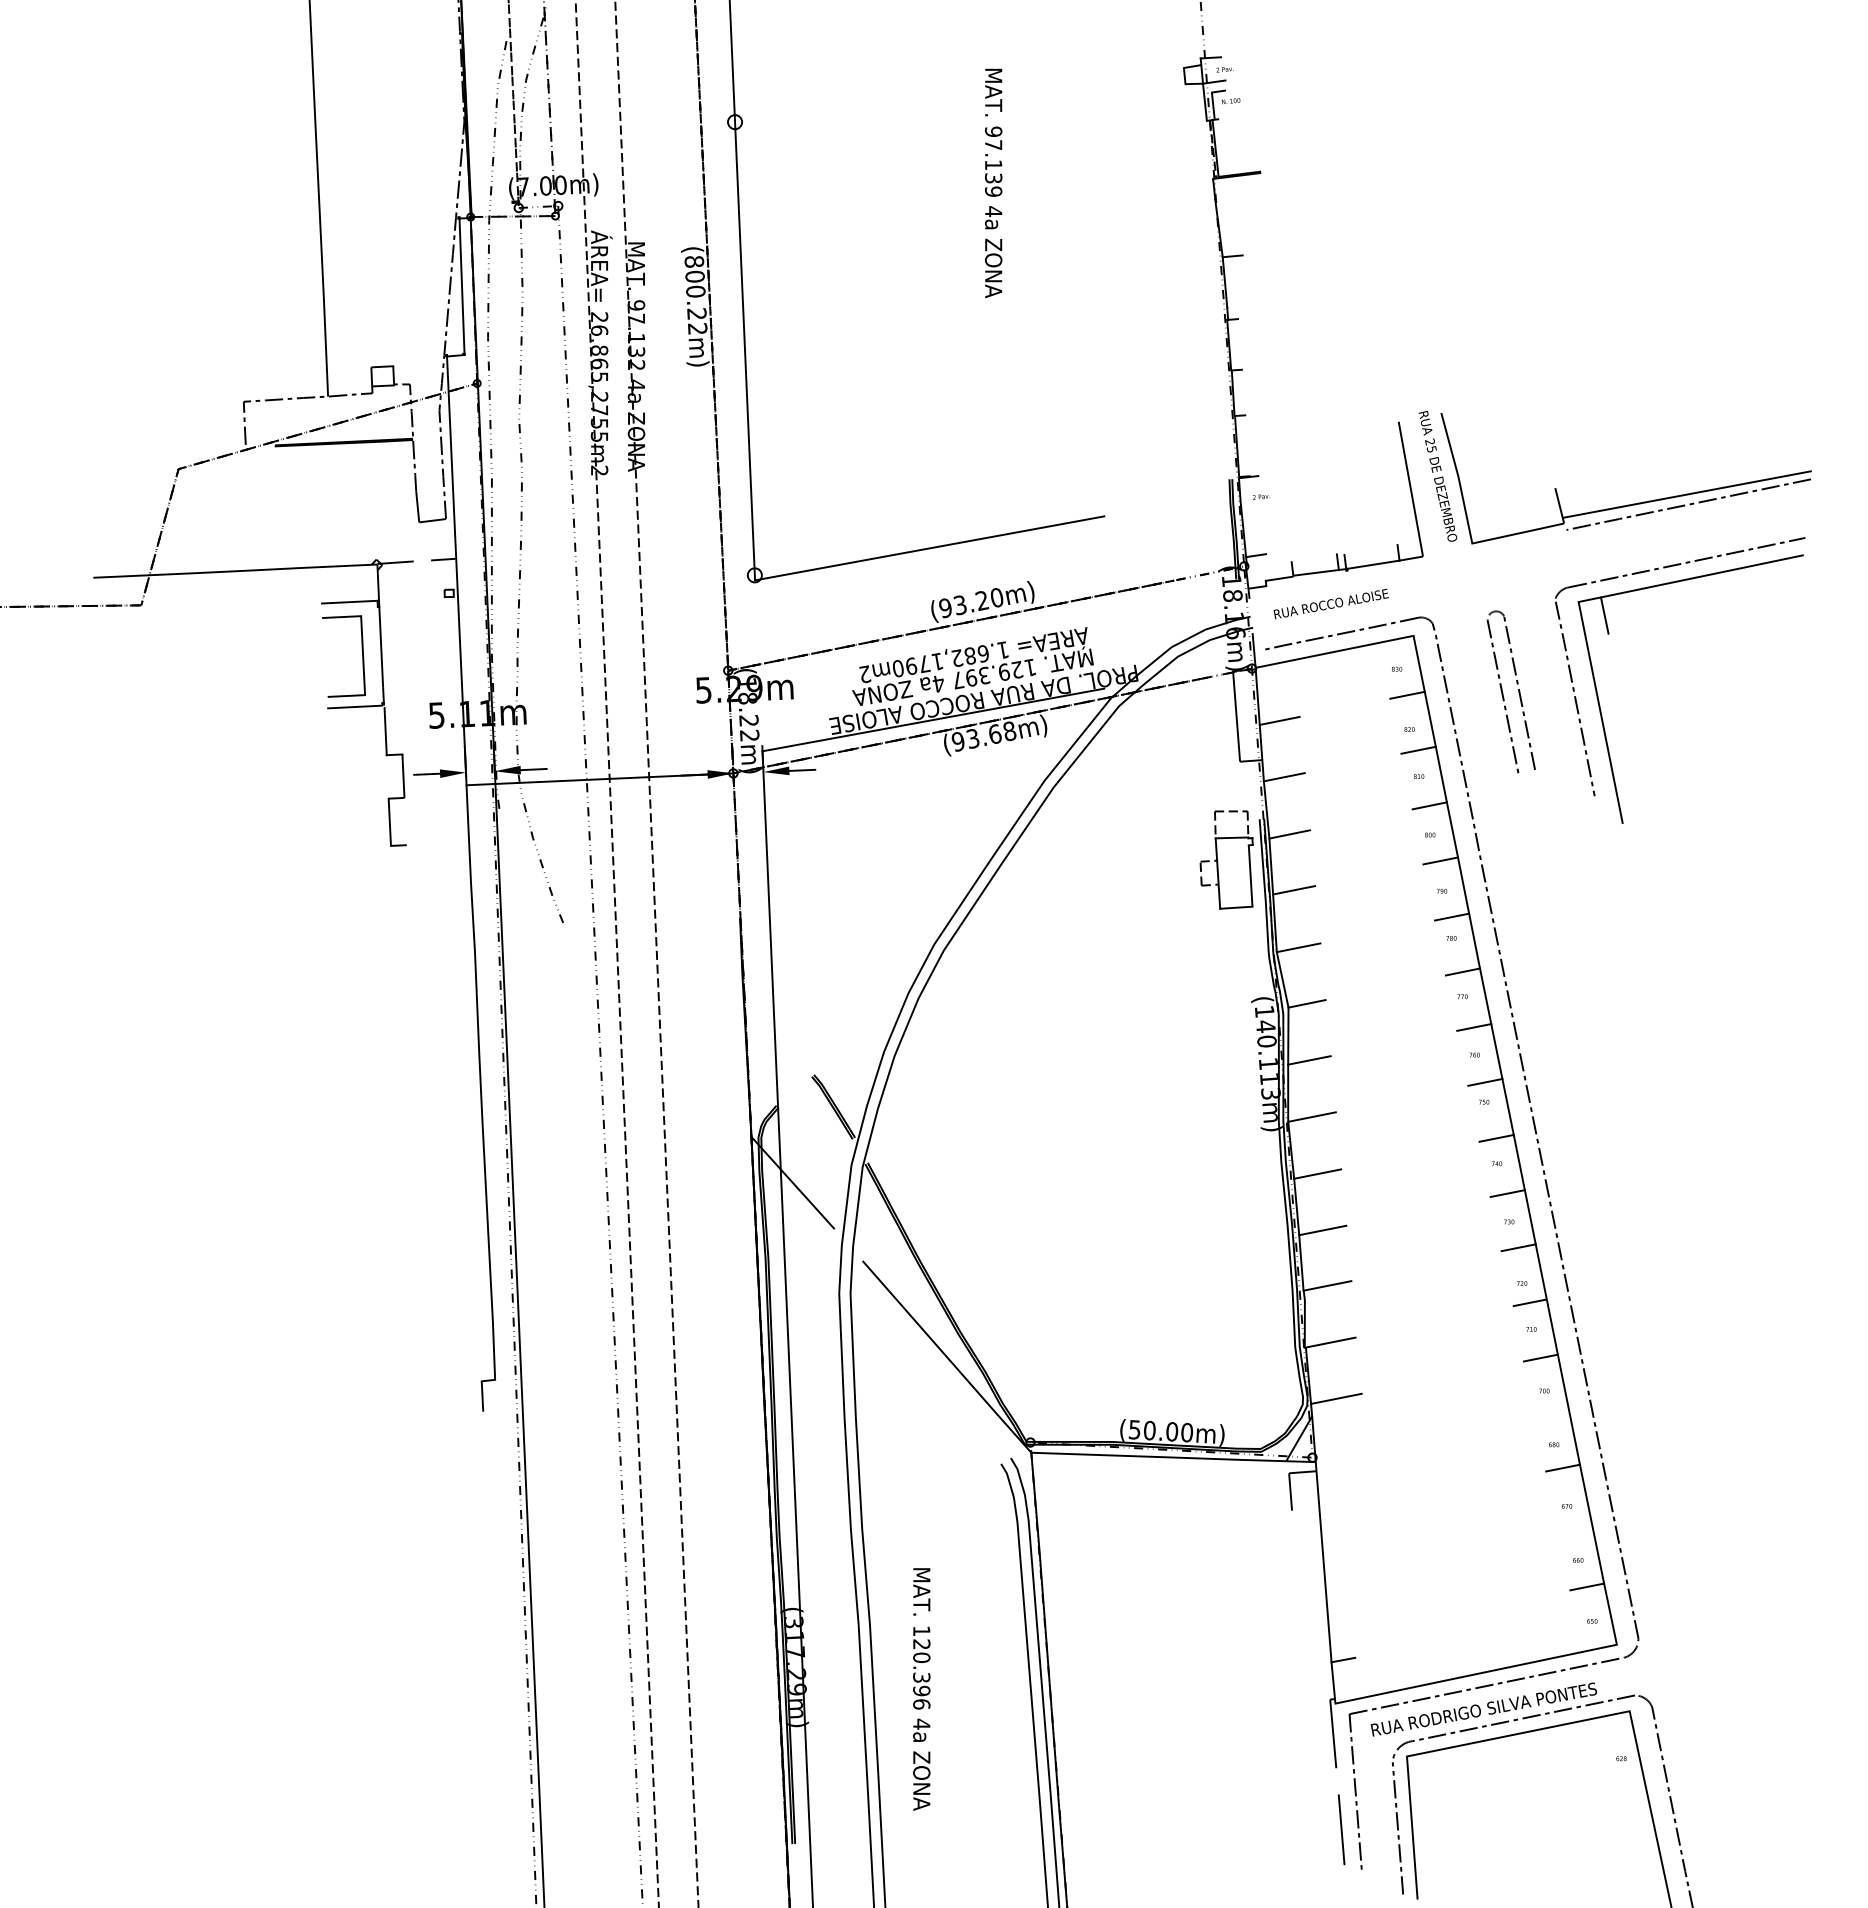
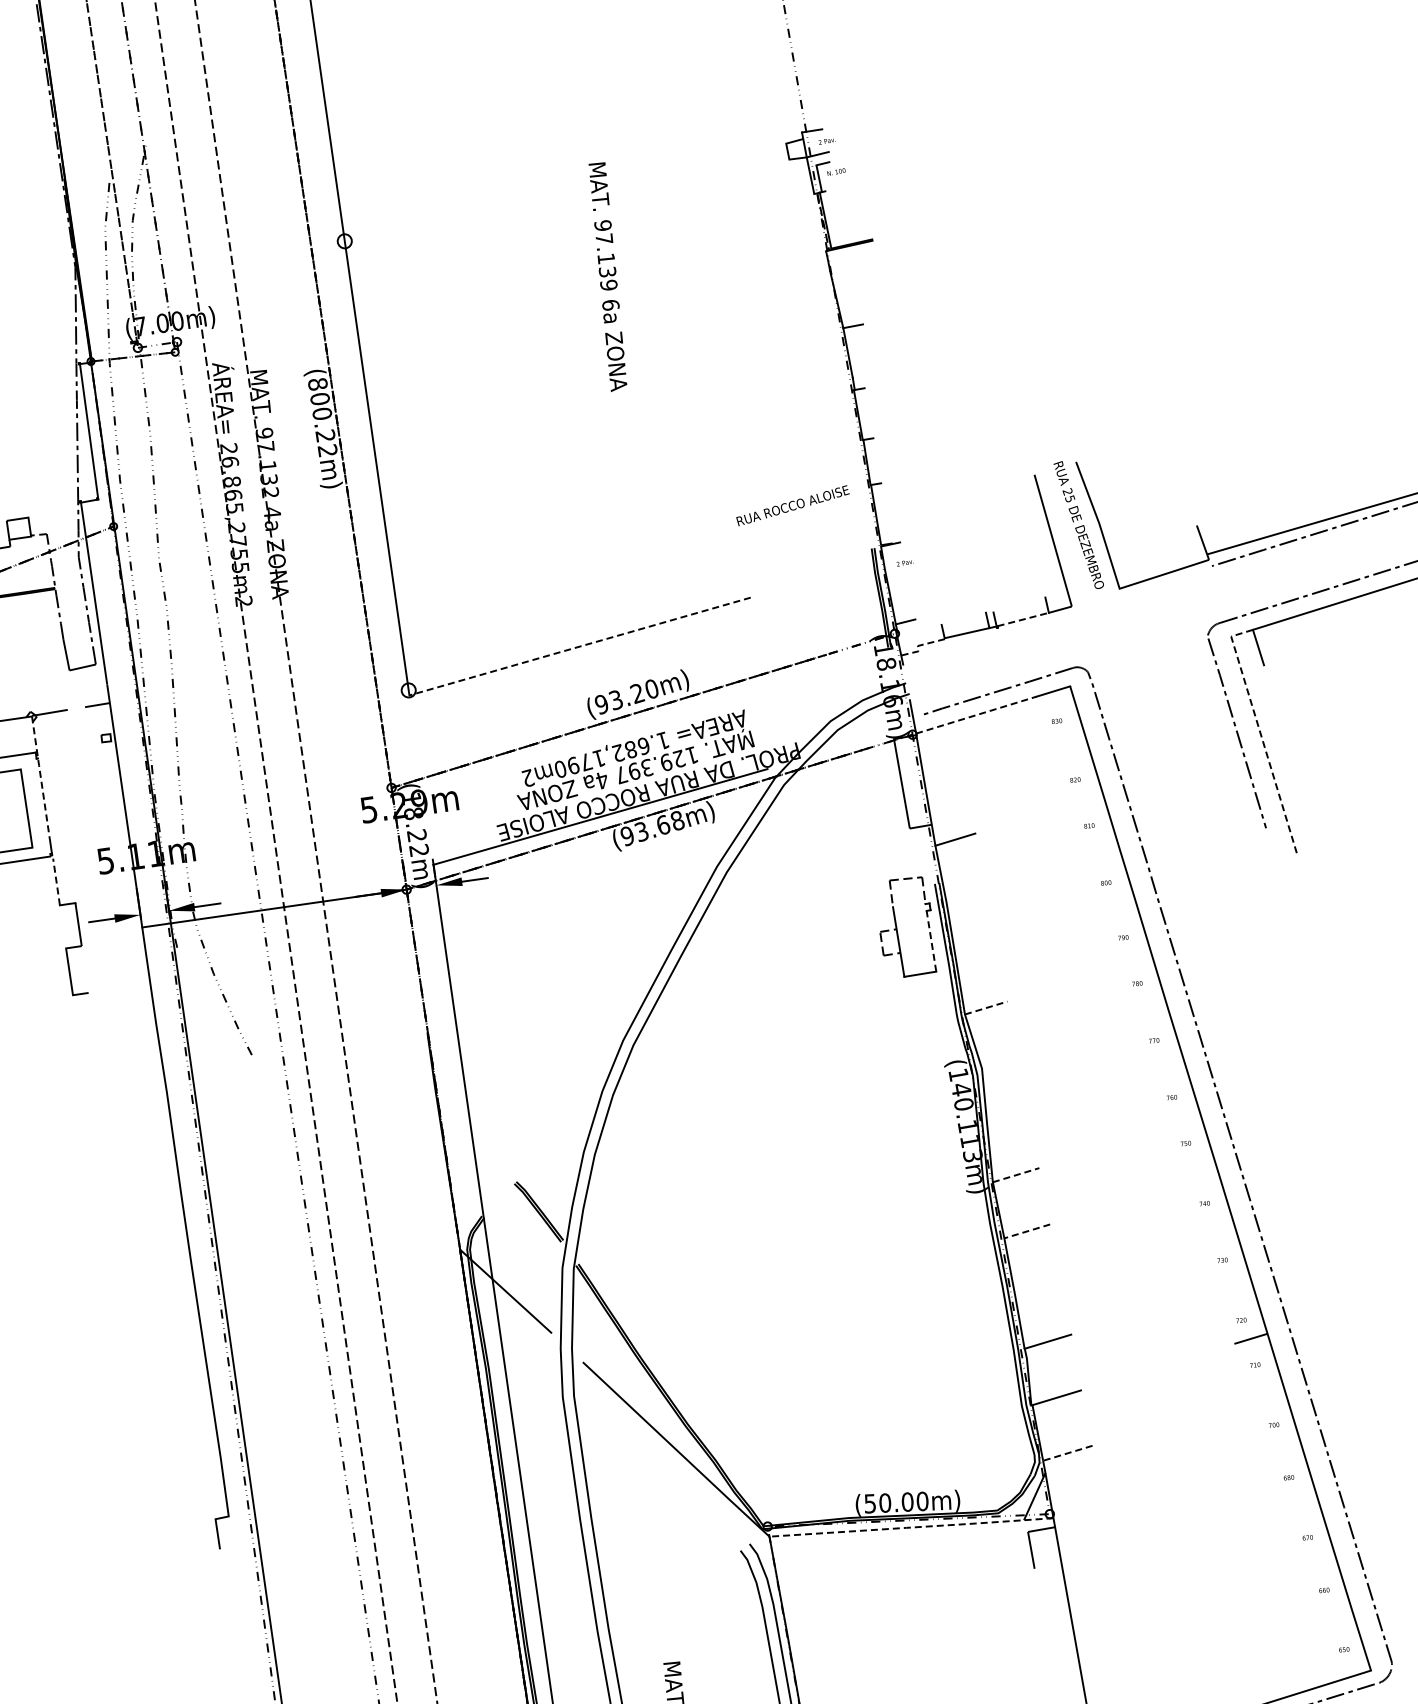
text: (993, 211) -> (610, 305), 4a -> 6a
line: (929, 548) -> (579, 646), solid -> dashed
line: (1373, 564) -> (1023, 619), solid -> dashed
line: (1266, 580) -> (918, 645), solid -> dashed
text: (1330, 603) -> (792, 505), moved
line: (380, 624) -> (40, 775), solid -> dashed
line: (1317, 655) -> (976, 715), solid -> dashed
part: (1503, 692) -> (1165, 733), removed
line: (1407, 694) -> (1069, 745), removed
line: (1598, 700) -> (1260, 732), solid -> dashed
line: (1279, 720) -> (945, 783), removed
line: (385, 731) -> (56, 881), solid -> dashed
line: (1418, 749) -> (1086, 798), removed
line: (1429, 805) -> (1102, 853), removed
line: (1289, 834) -> (966, 896), removed
line: (1231, 837) -> (908, 904), removed
line: (1440, 860) -> (1118, 907), removed
line: (1250, 876) -> (931, 941), solid -> dashed
line: (1294, 890) -> (976, 951), removed
line: (1452, 916) -> (1136, 961), removed
line: (1299, 947) -> (987, 1007), solid -> dashed
line: (1462, 971) -> (1151, 1015), removed
line: (1306, 1003) -> (999, 1062), removed
line: (1474, 1027) -> (1169, 1070), removed
line: (1309, 1060) -> (1008, 1119), removed
line: (1485, 1081) -> (1185, 1122), removed
line: (1312, 1116) -> (1016, 1174), solid -> dashed
line: (1496, 1137) -> (1201, 1177), removed
line: (1317, 1174) -> (1027, 1231), solid -> dashed
line: (1507, 1193) -> (1218, 1232), removed
line: (1322, 1230) -> (1037, 1287), removed
line: (1518, 1247) -> (1234, 1284), removed
line: (1540, 1357) -> (1266, 1392), removed
line: (1336, 1398) -> (1067, 1452), solid -> dashed
line: (1173, 1457) -> (911, 1527), solid -> dashed
line: (1562, 1467) -> (1299, 1499), removed
line: (1587, 1586) -> (1336, 1615), removed

